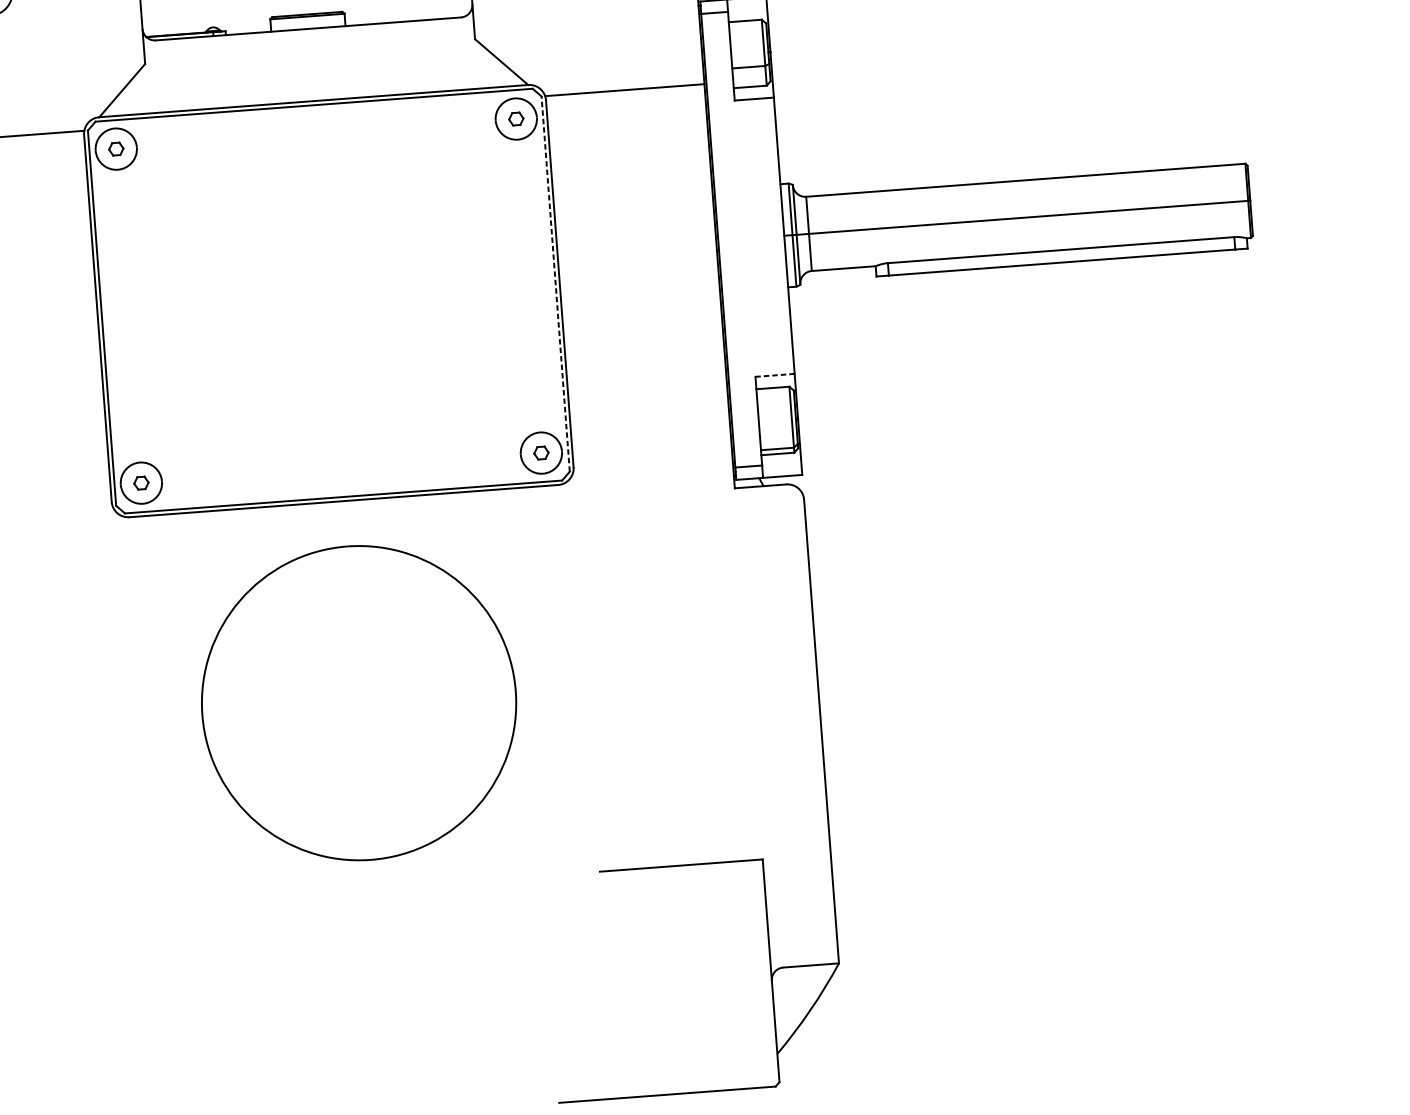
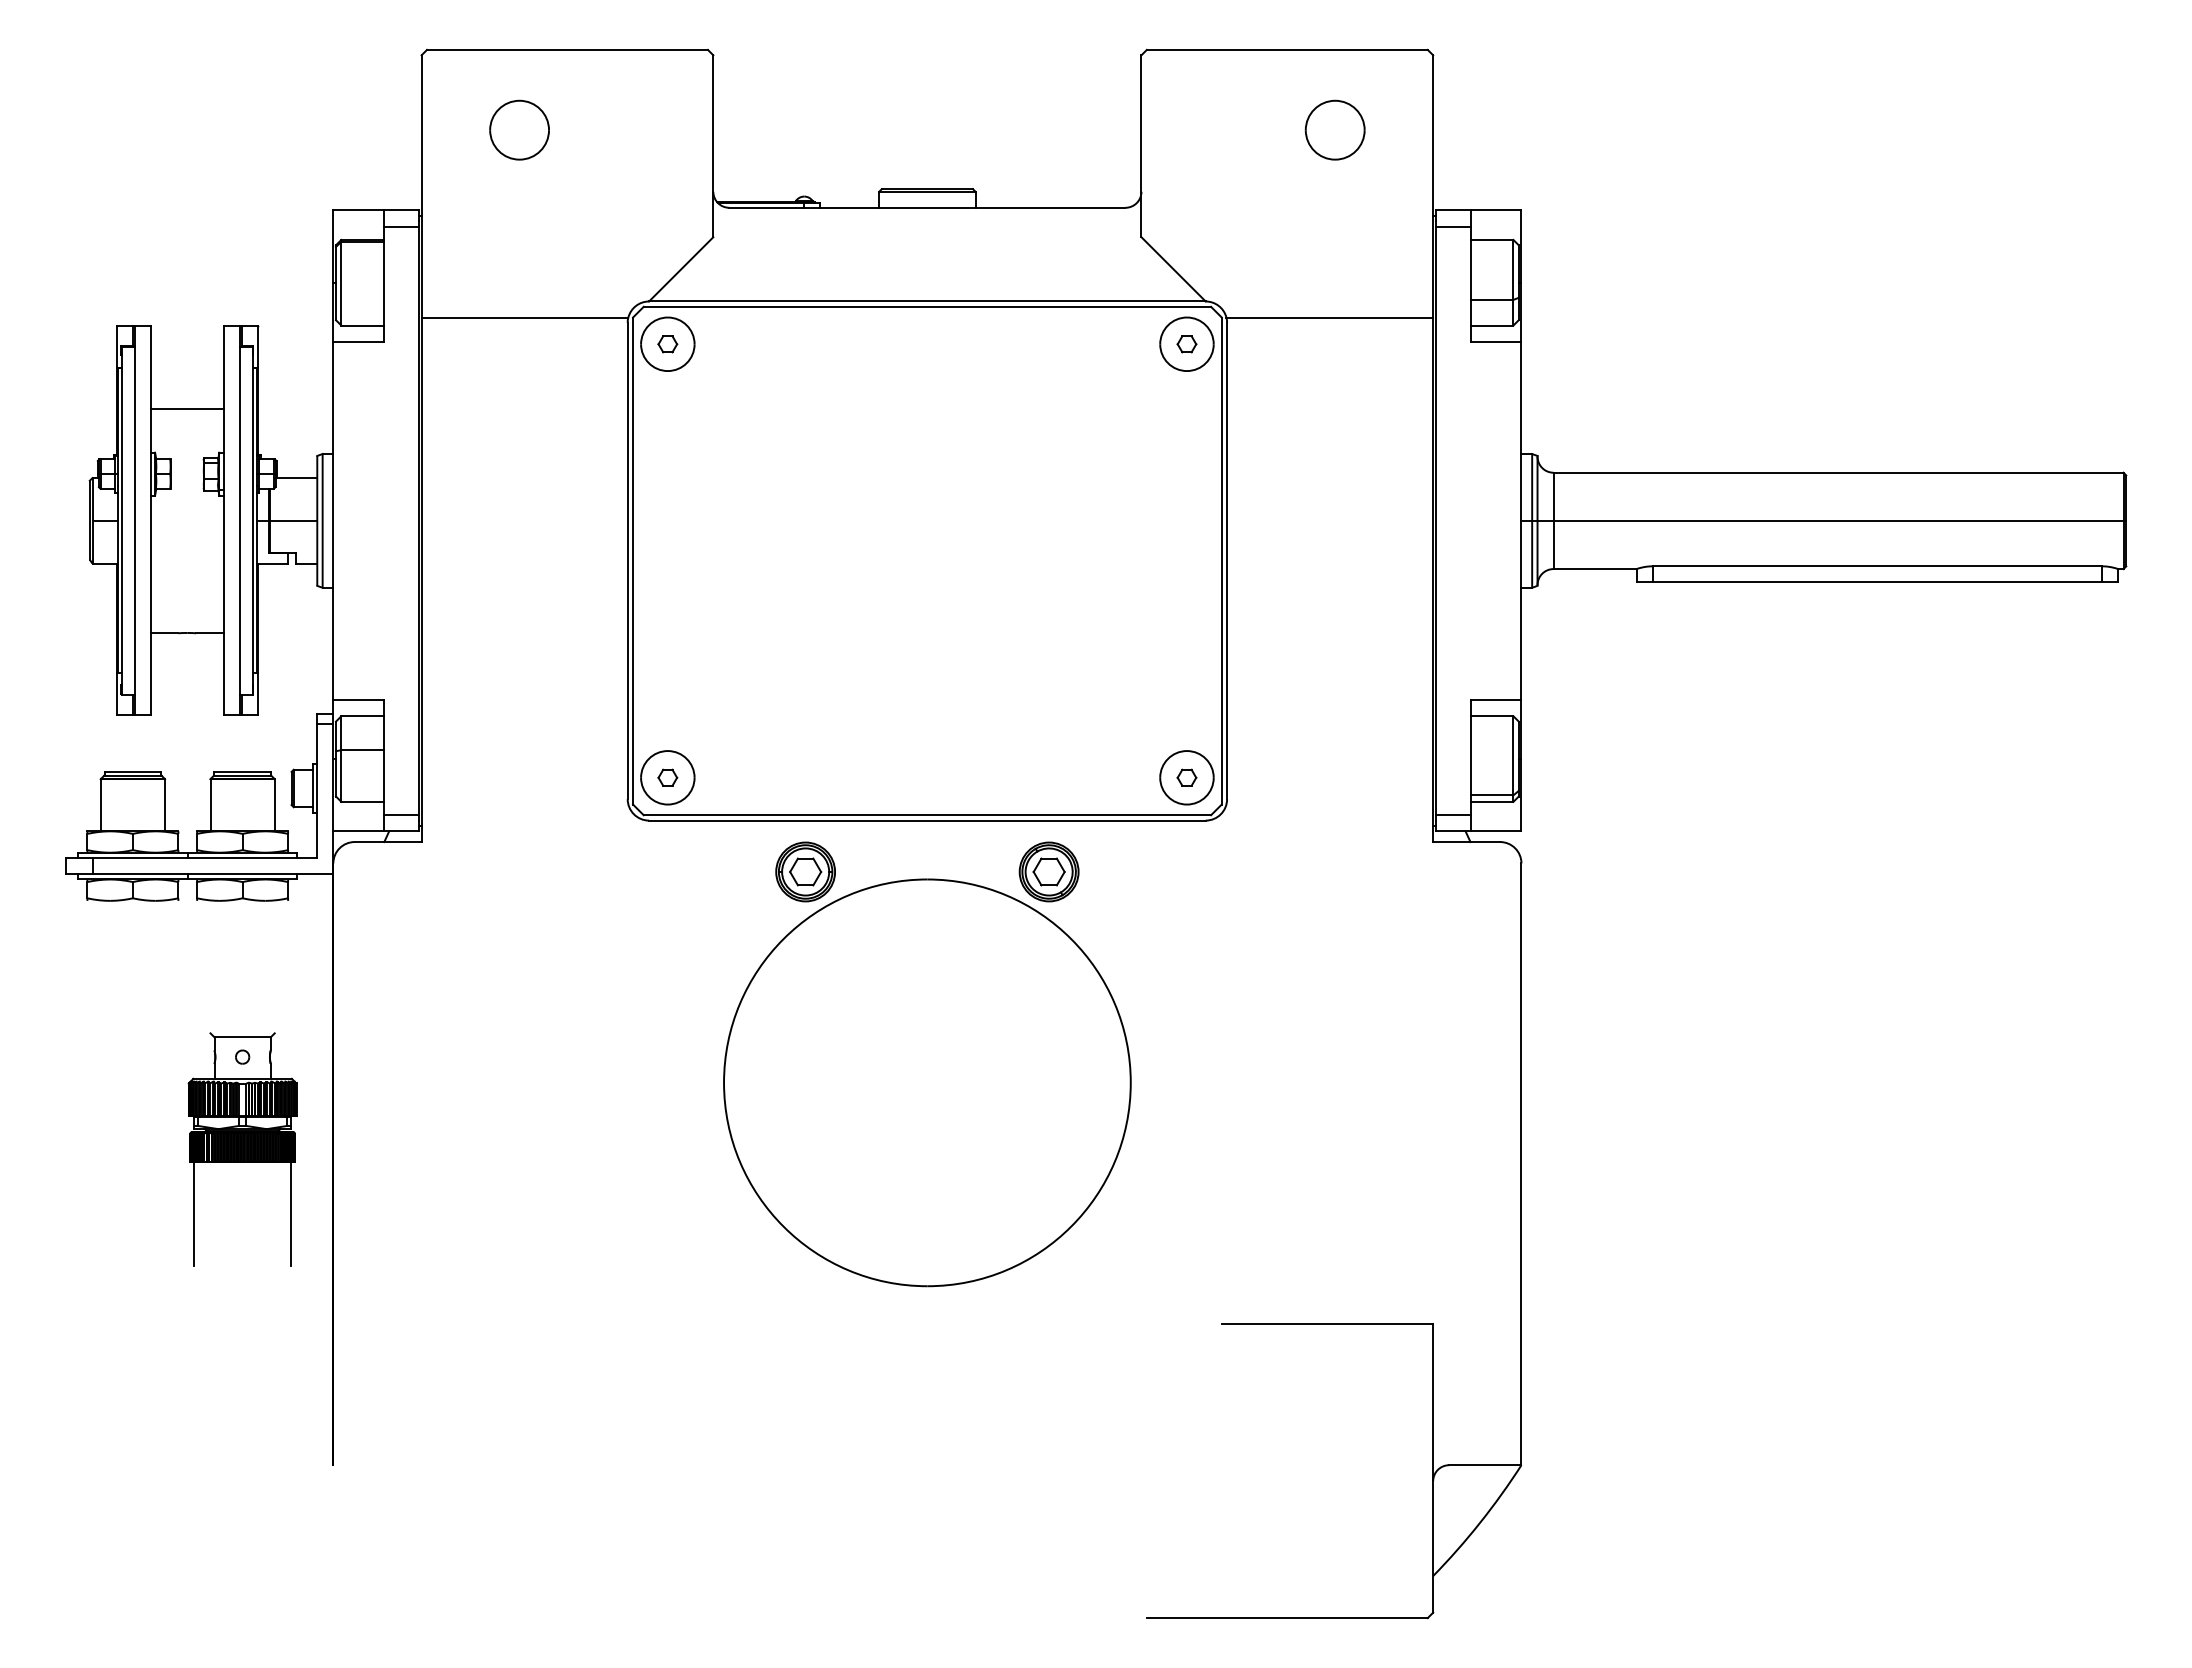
line: (555, 284) -> (1221, 561), dashed -> solid
line: (774, 375) -> (1495, 700), dashed -> solid
part: (440, 533) -> (1048, 871), added
part: (252, 547) -> (805, 871), added

